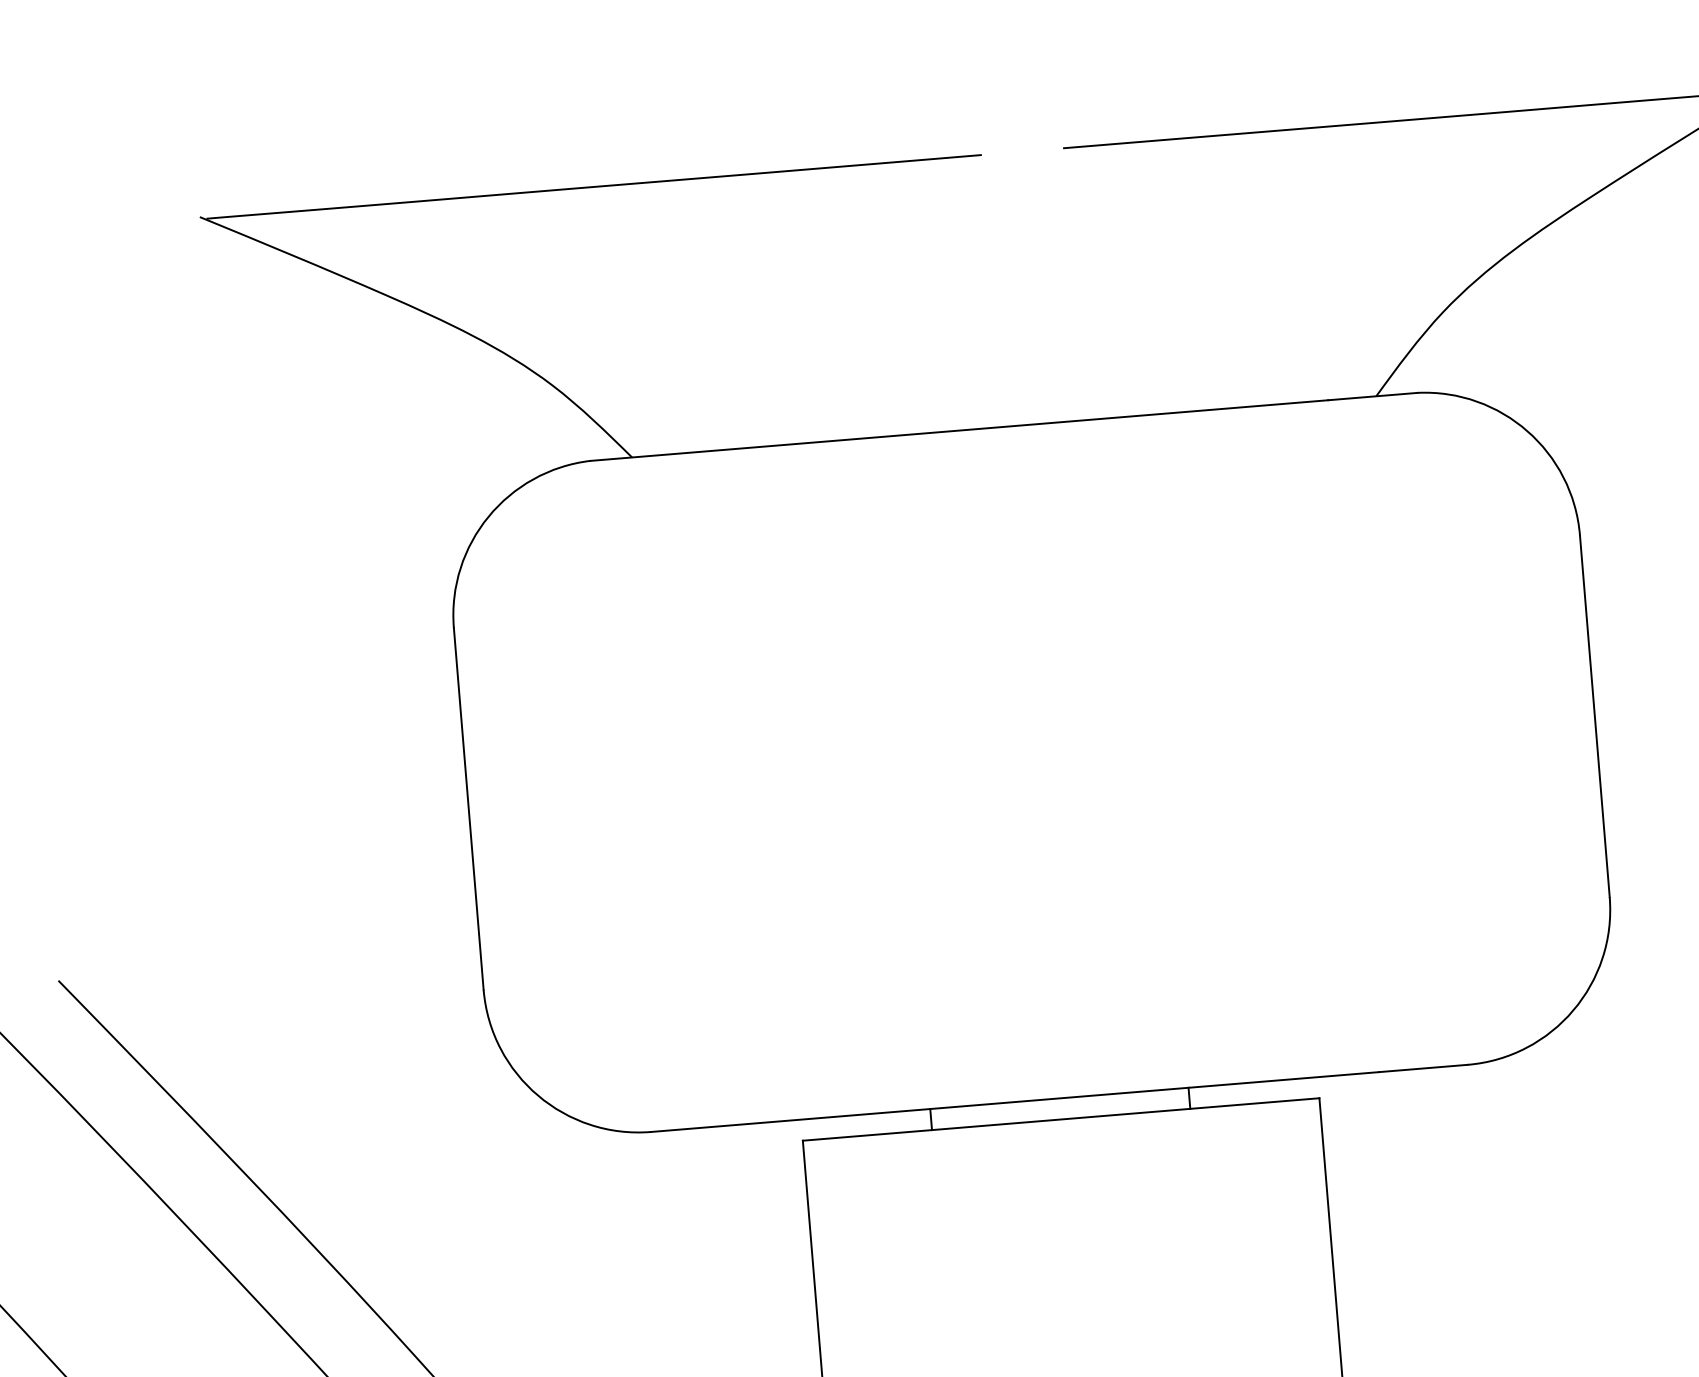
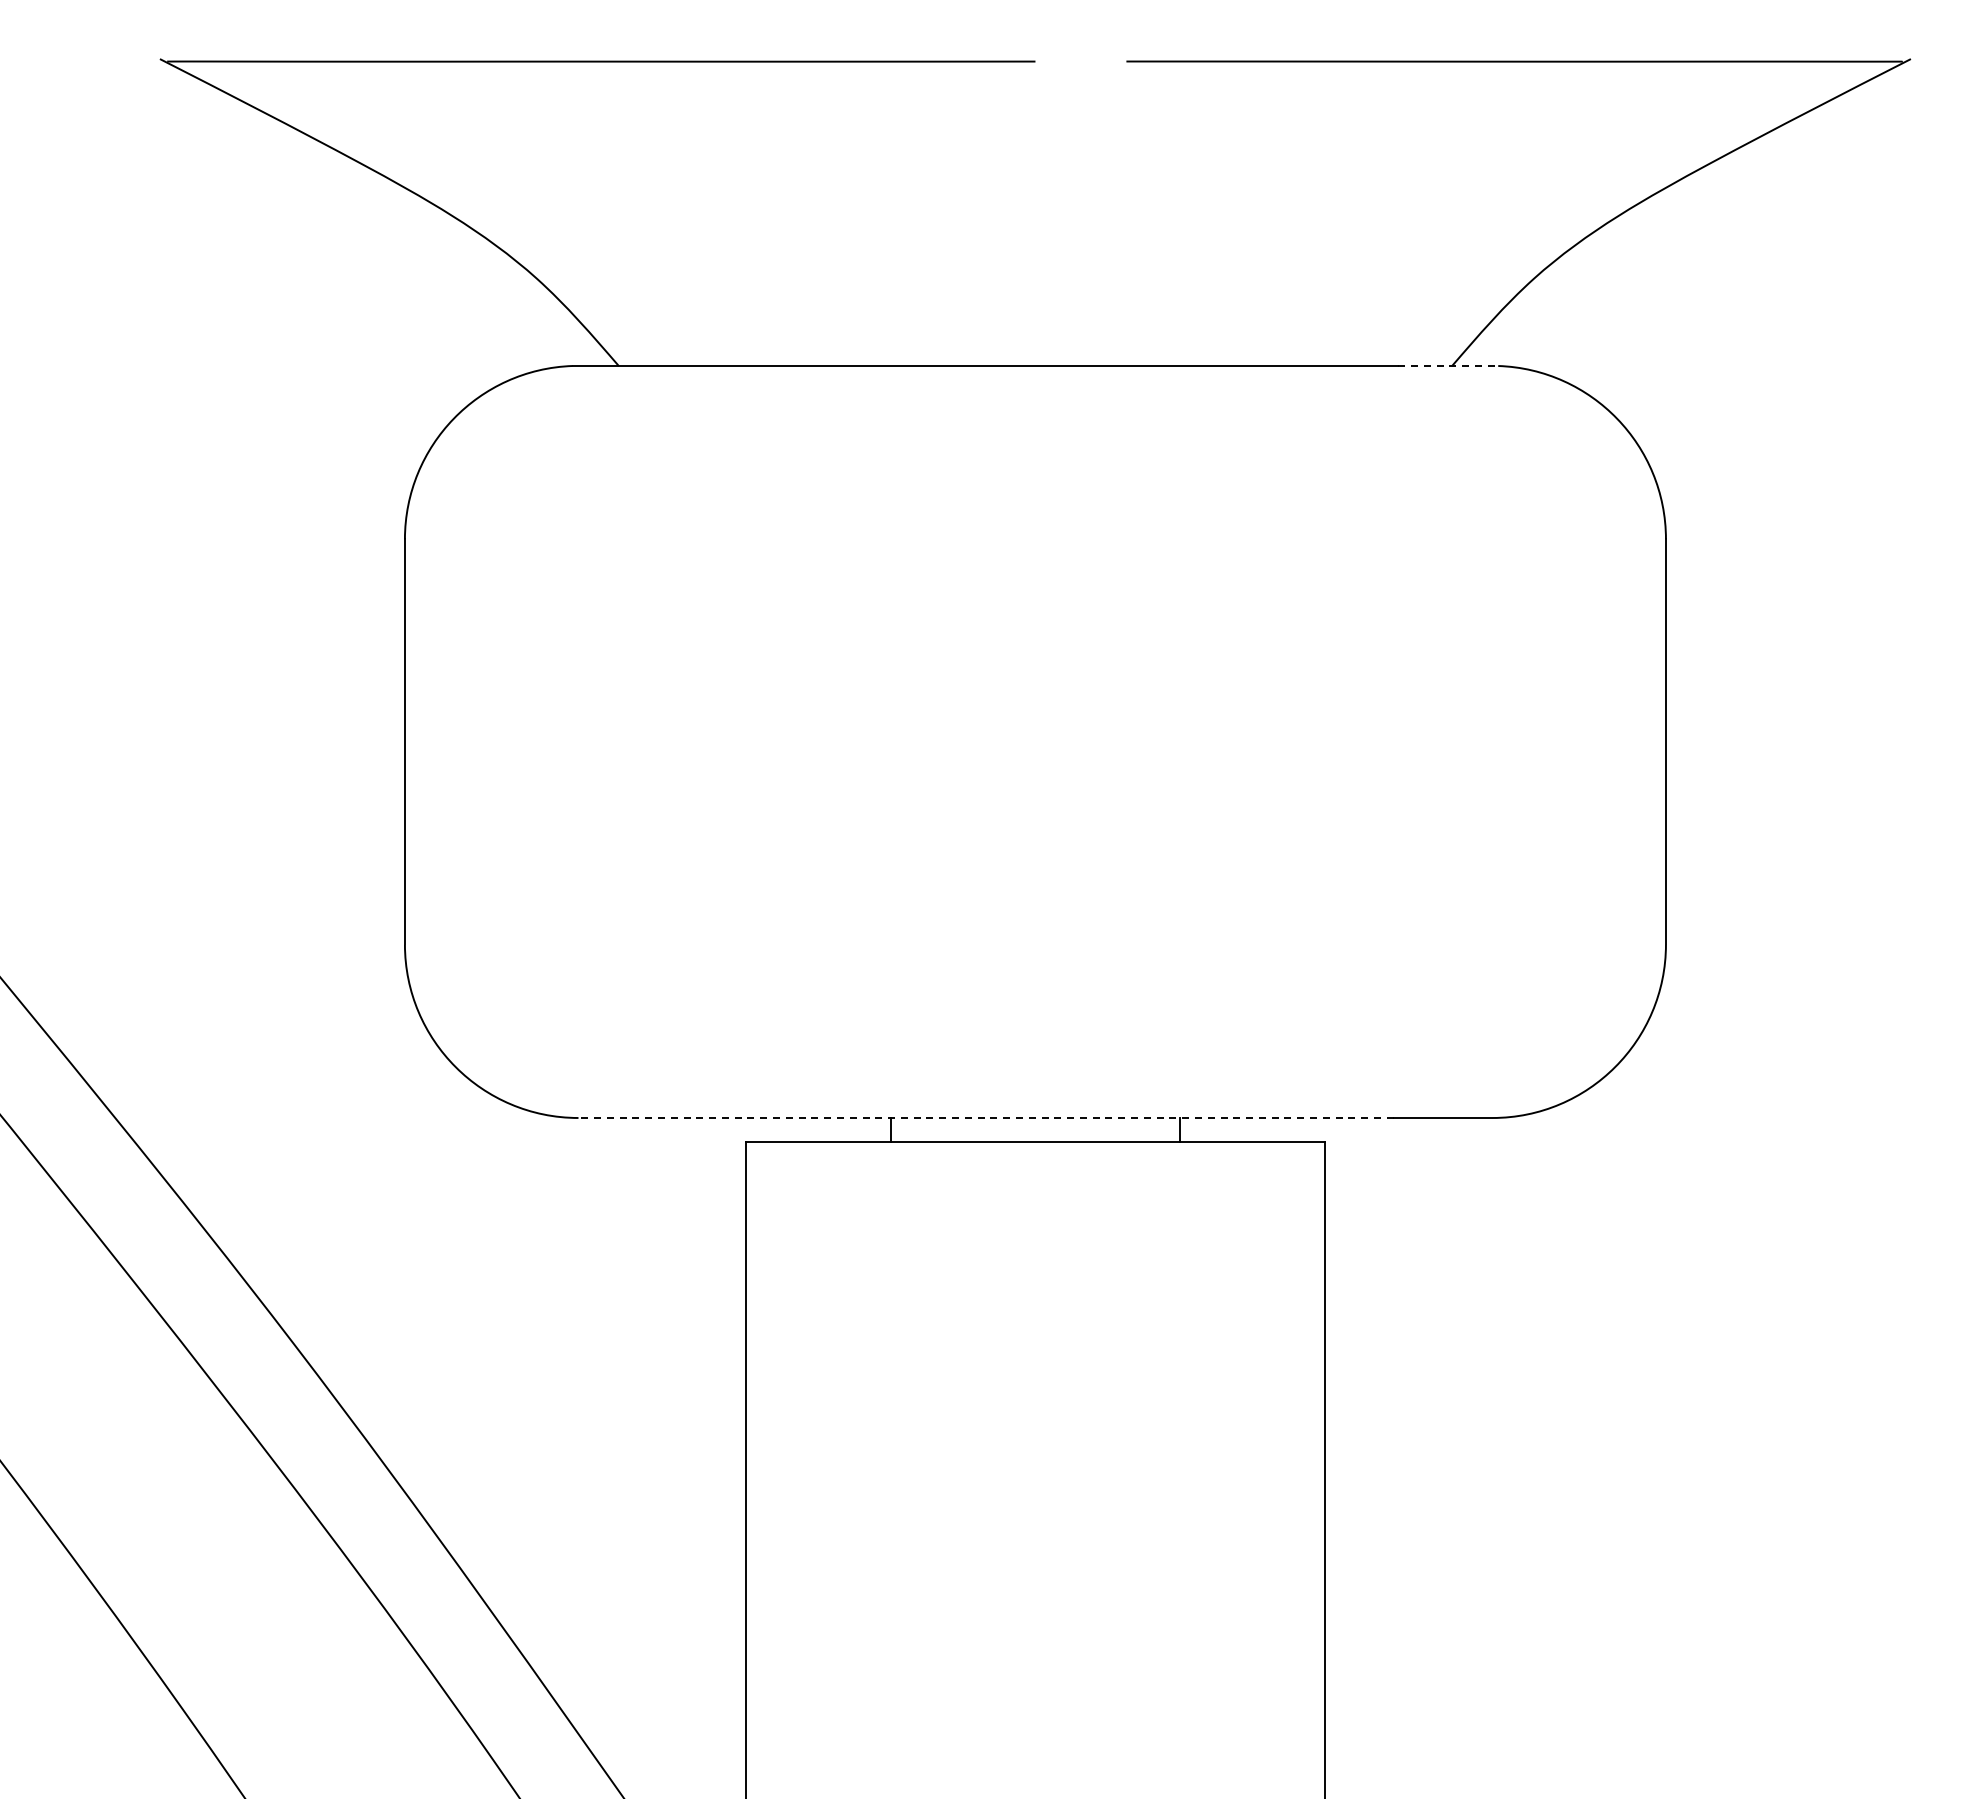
line: (1373, 397) -> (1448, 366), solid -> dashed
line: (1015, 1102) -> (986, 1118), solid -> dashed

